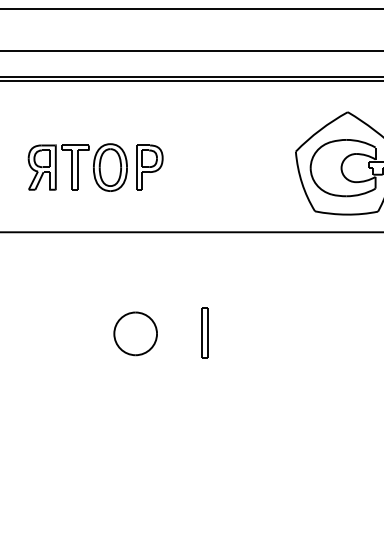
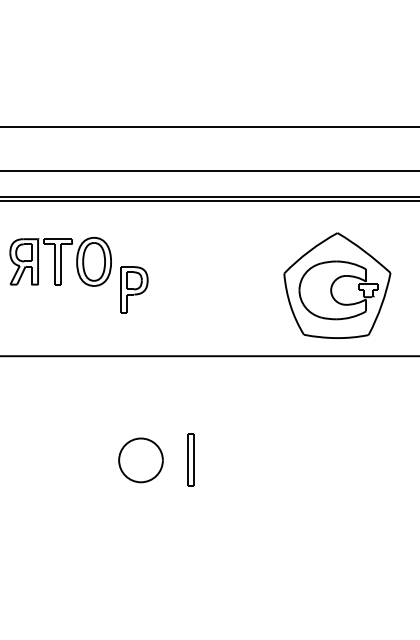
part: (77, 167) -> (60, 261), moved
part: (135, 333) -> (140, 460), moved

